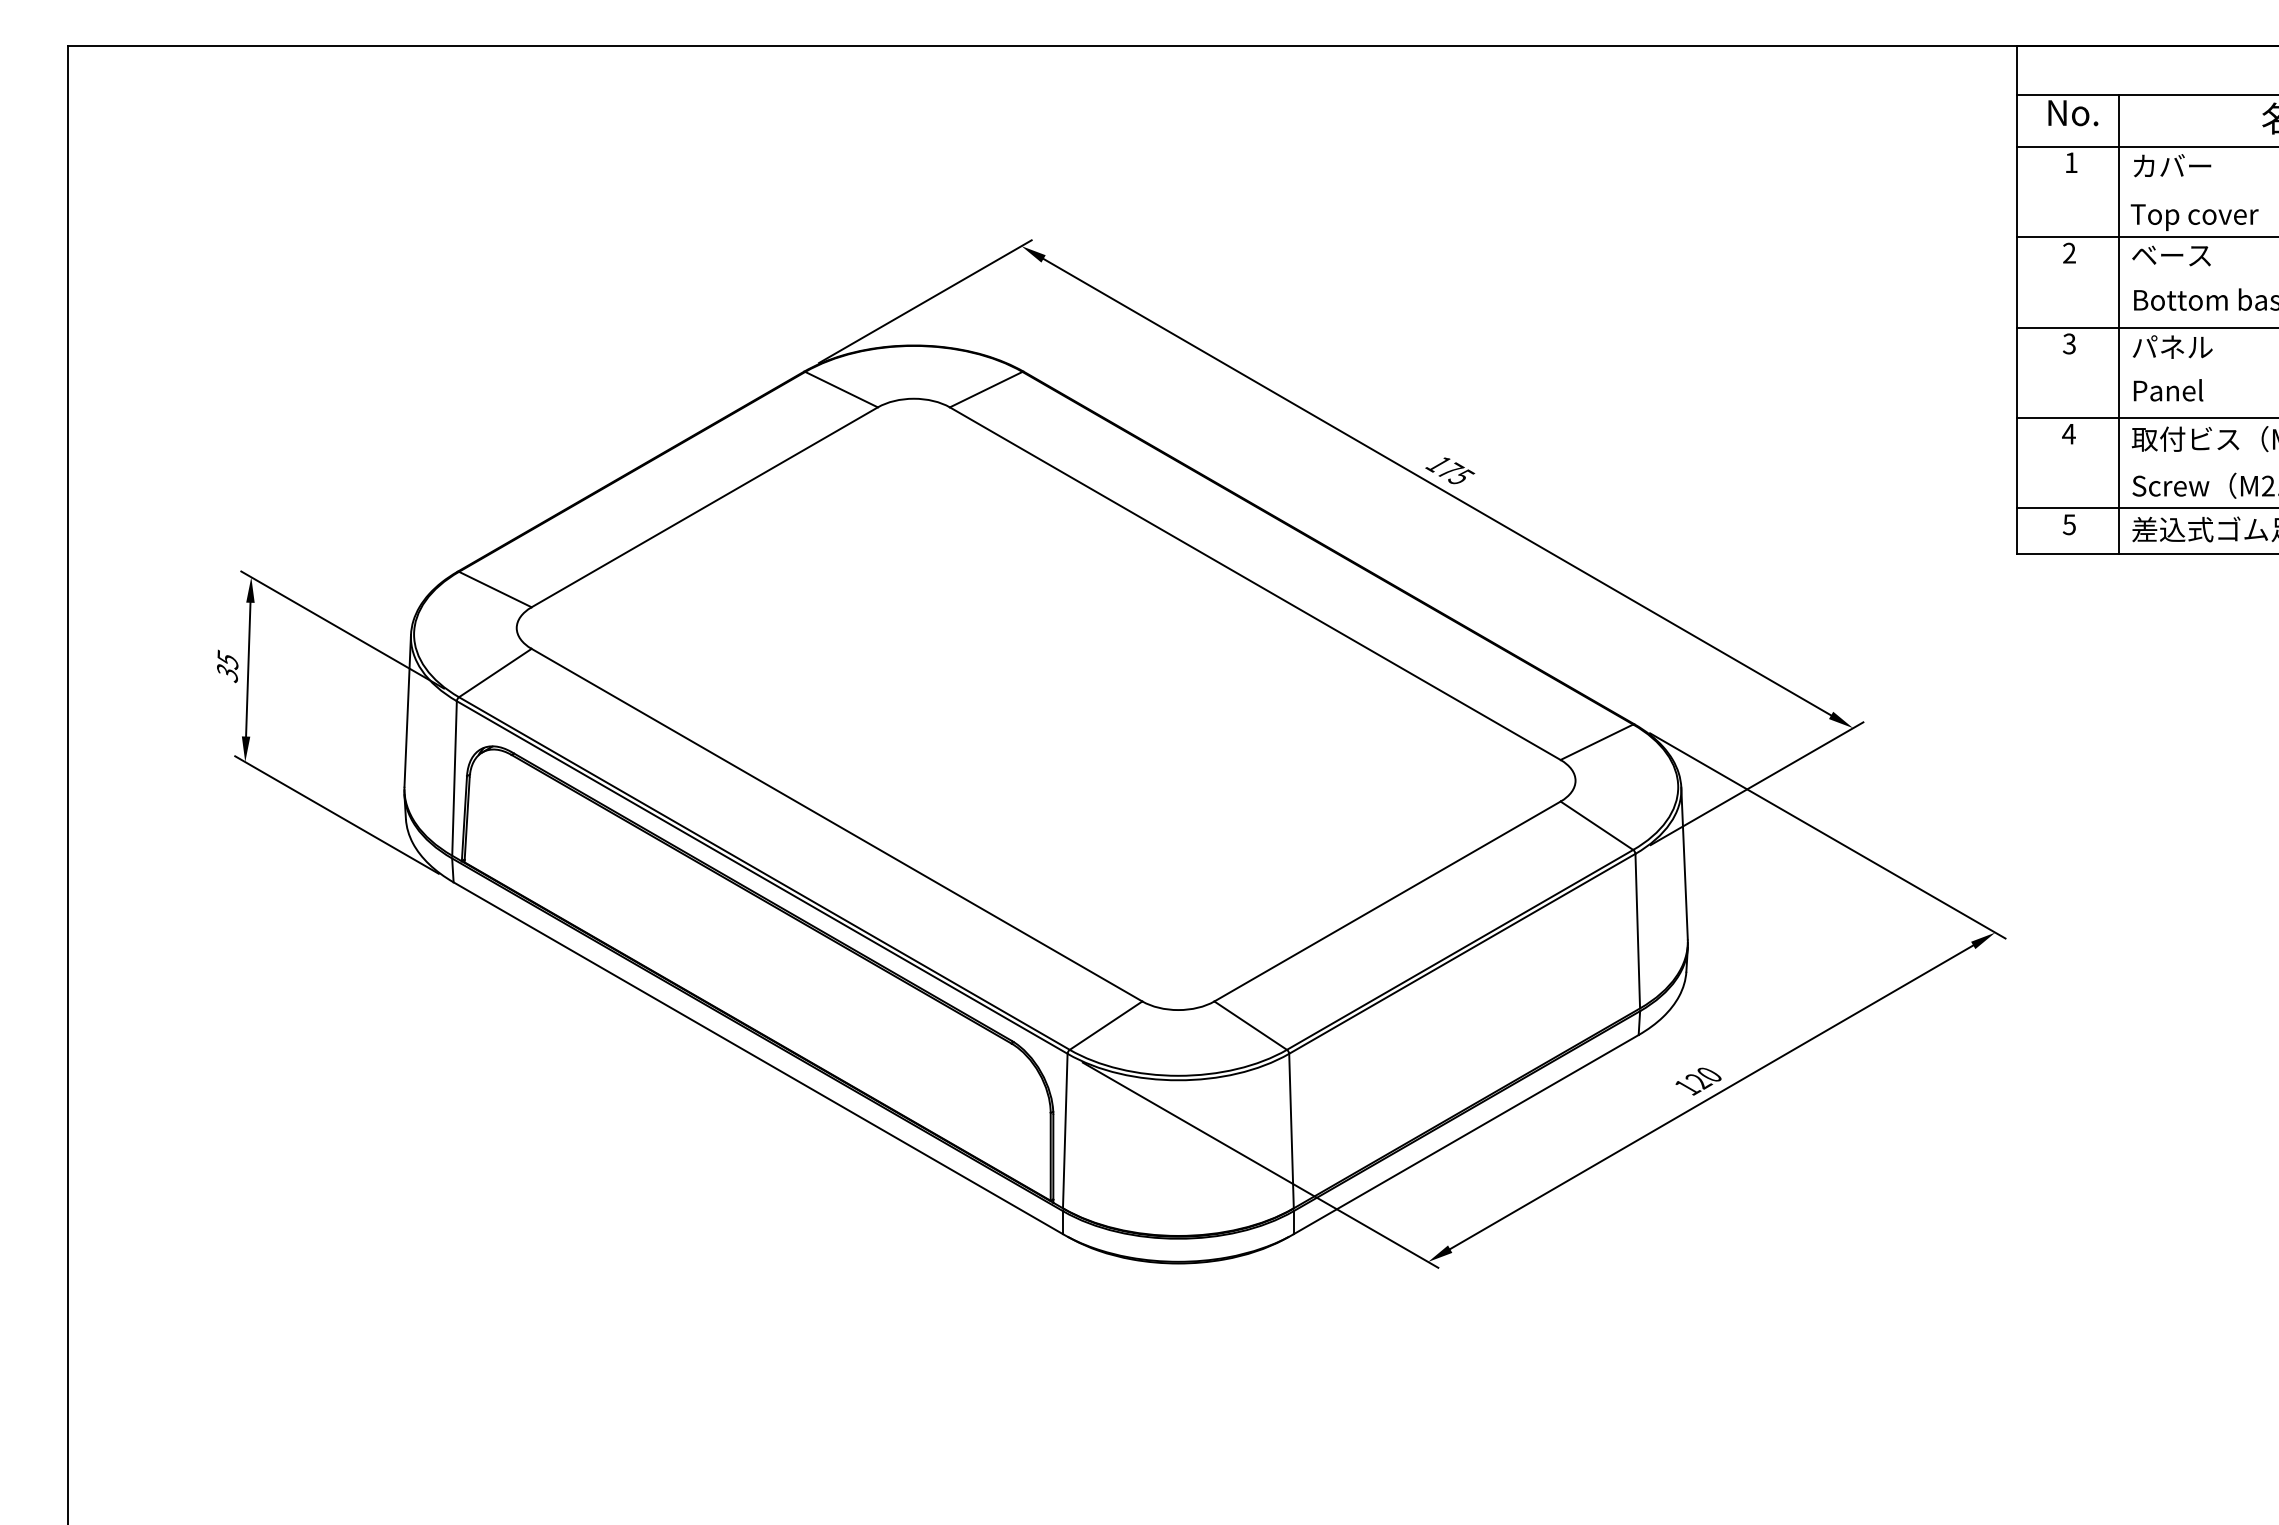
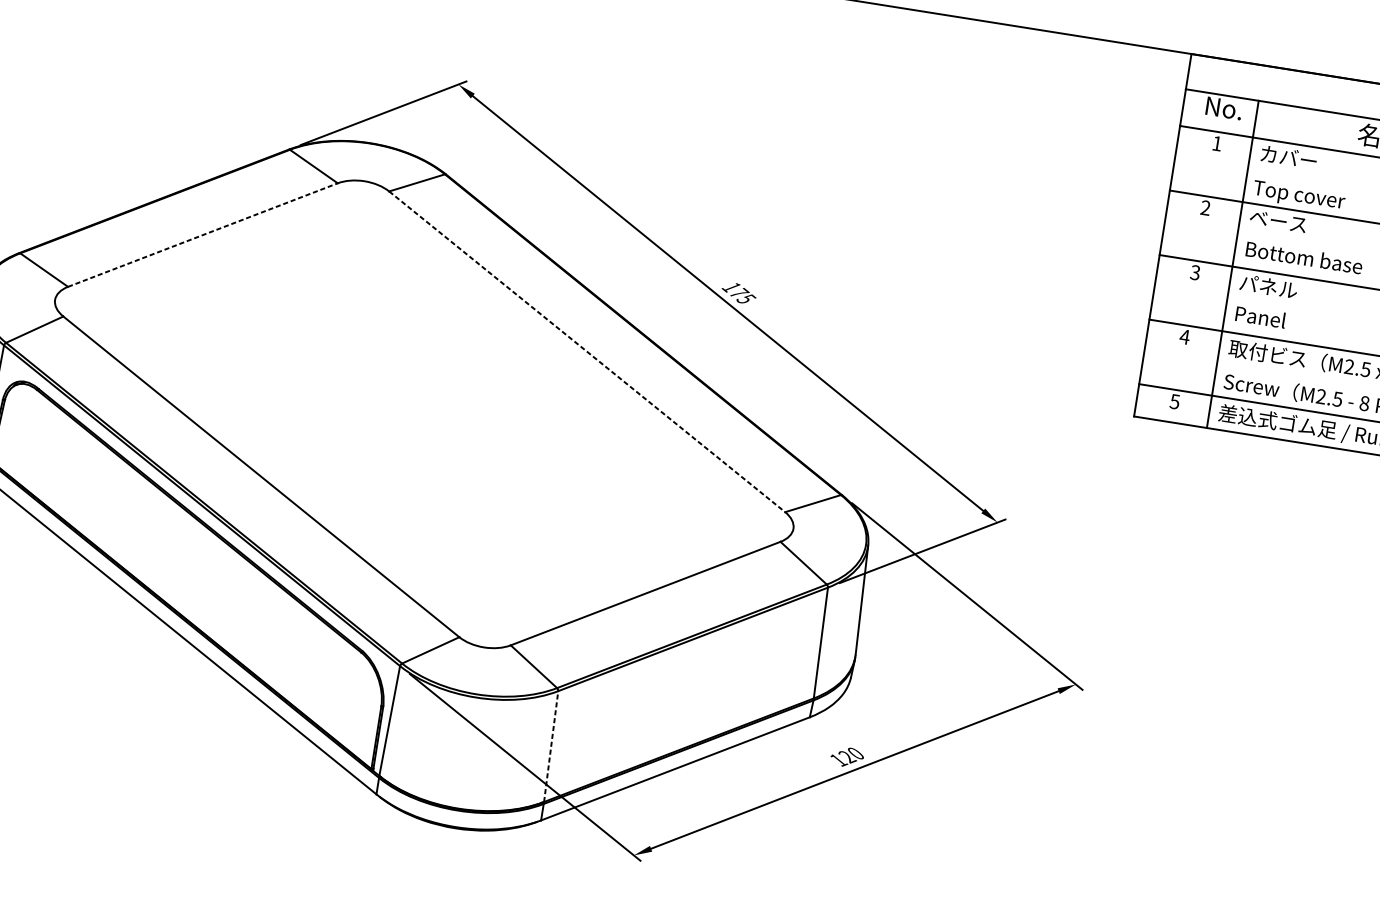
line: (704, 507) -> (202, 235), solid -> dashed
line: (1255, 583) -> (587, 351), solid -> dashed
line: (1291, 1130) -> (551, 746), solid -> dashed

